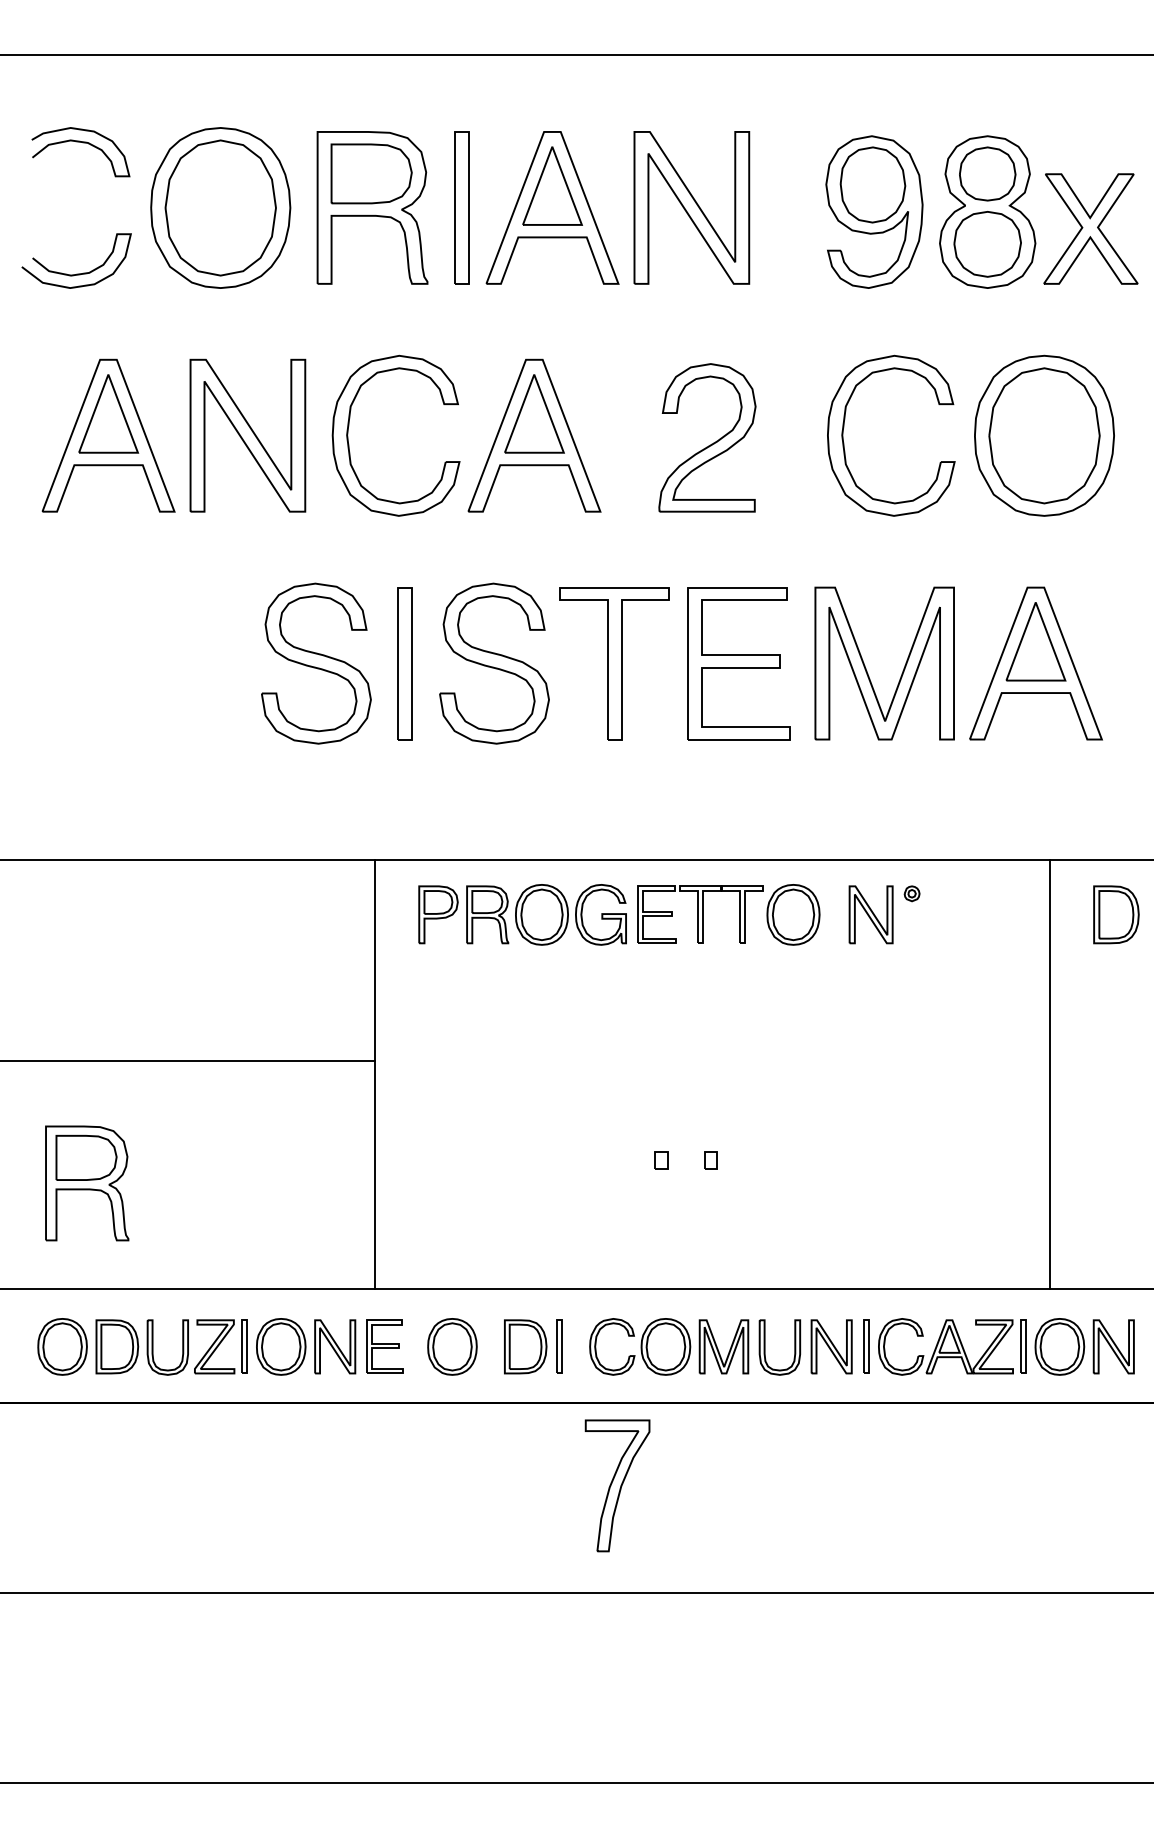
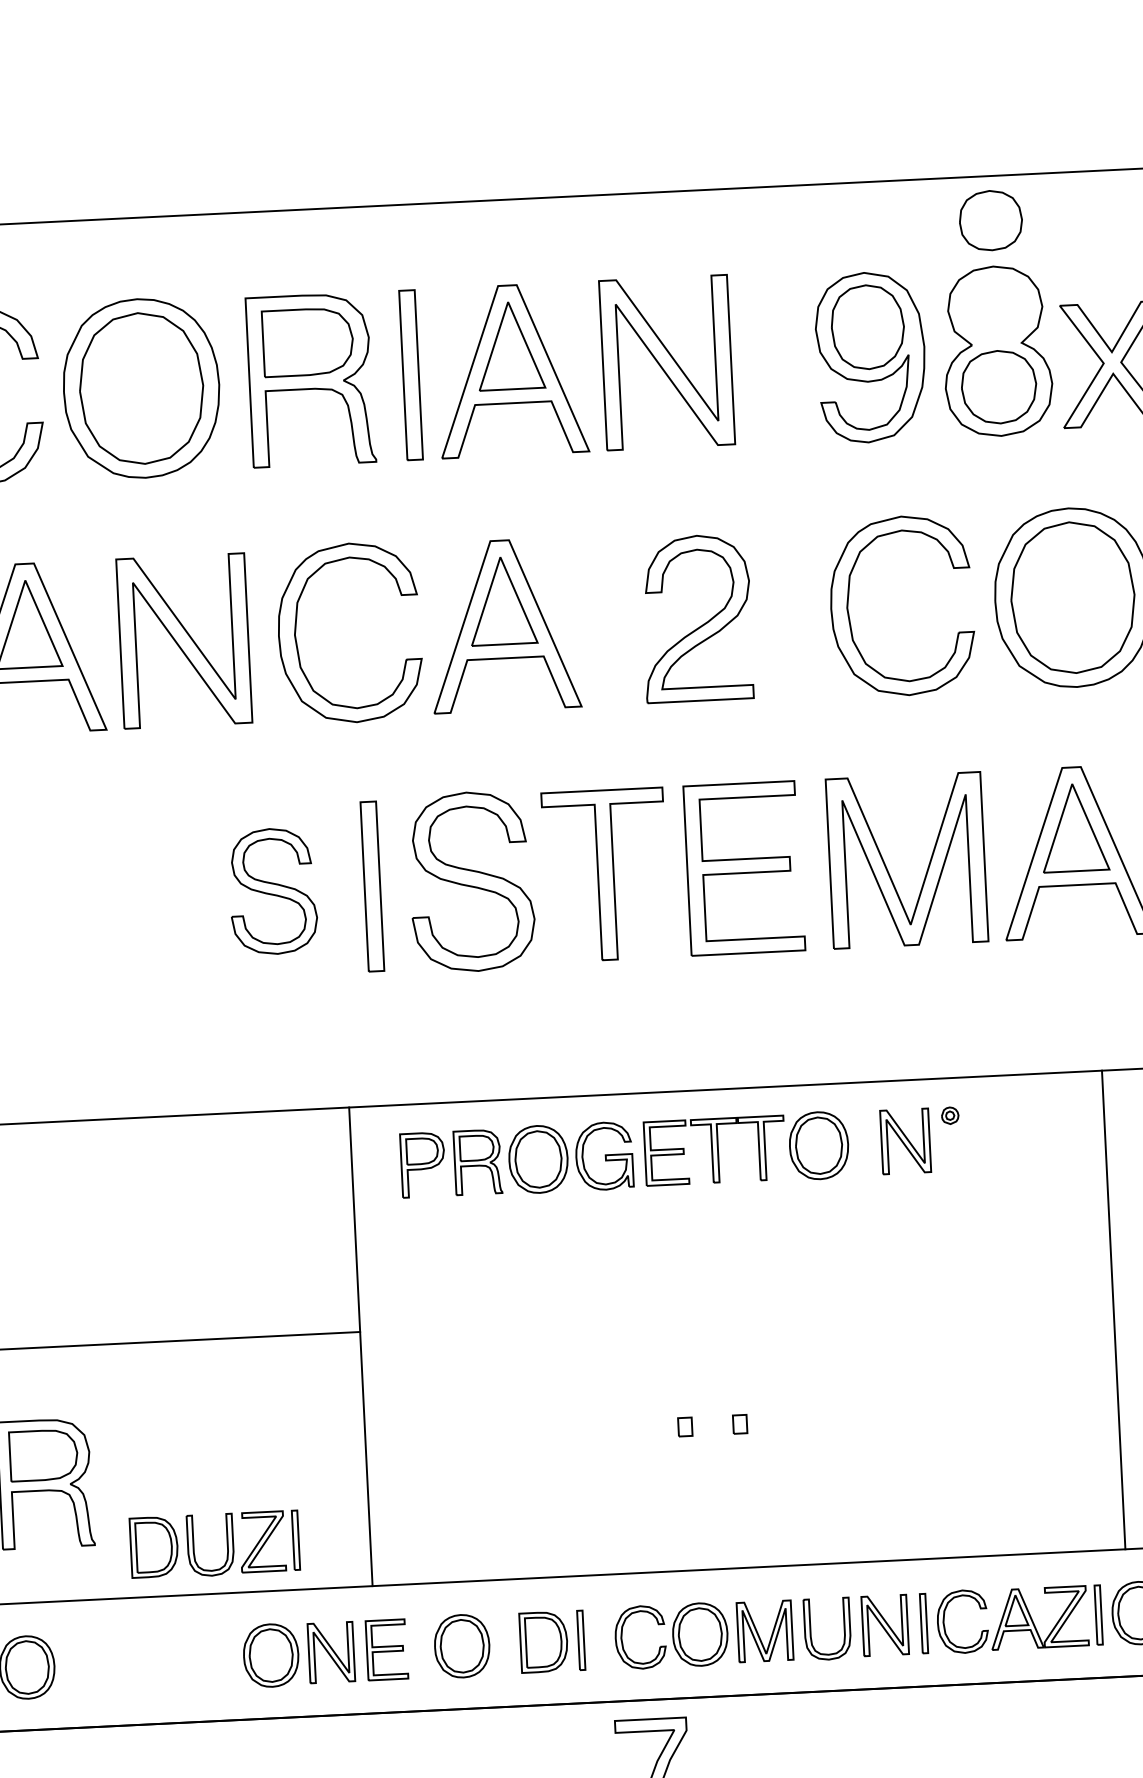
part: (987, 173) -> (990, 220), moved
part: (316, 663) -> (273, 891), size x0.7
part: (182, 1347) -> (226, 1544), moved

